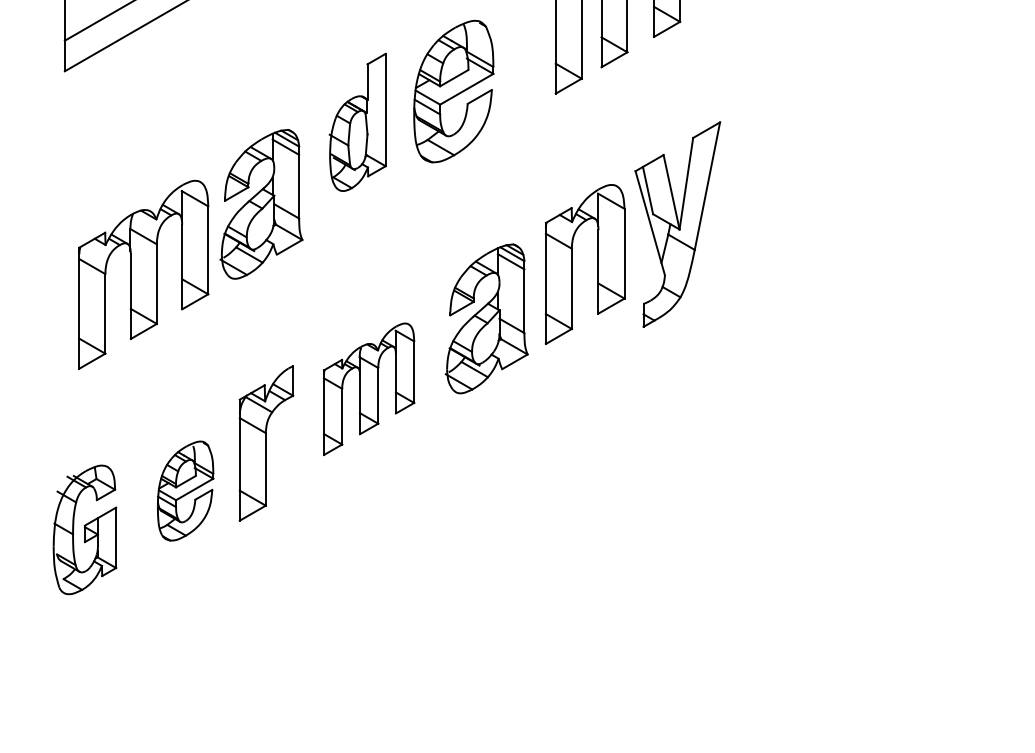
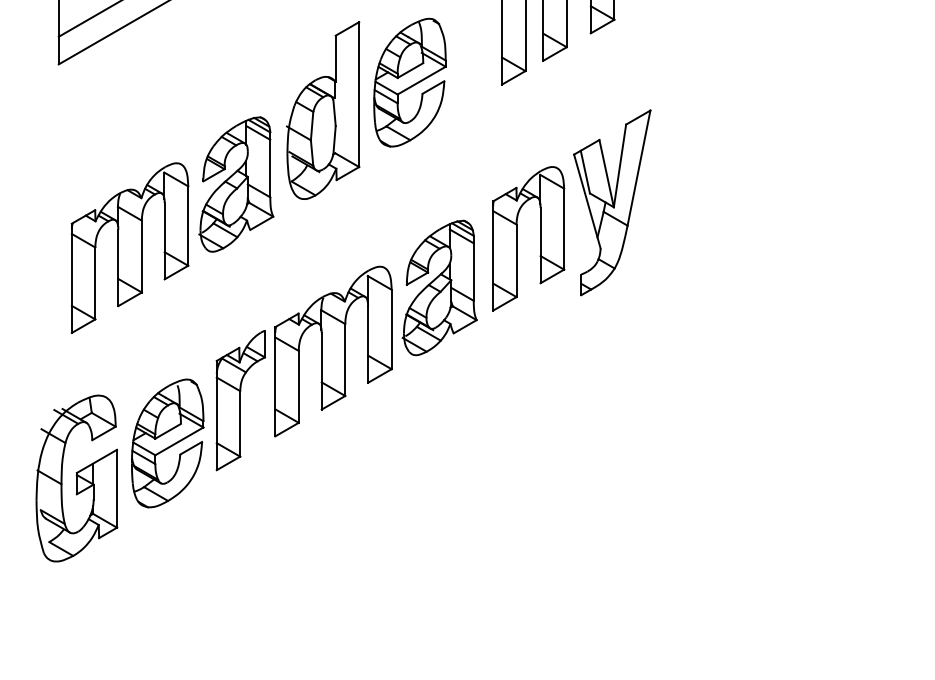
part: (358, 122) -> (323, 110), size x1.43
part: (369, 389) -> (333, 351), size x1.43
part: (185, 491) -> (167, 443), size x1.43
part: (84, 529) -> (76, 478), size x1.43

